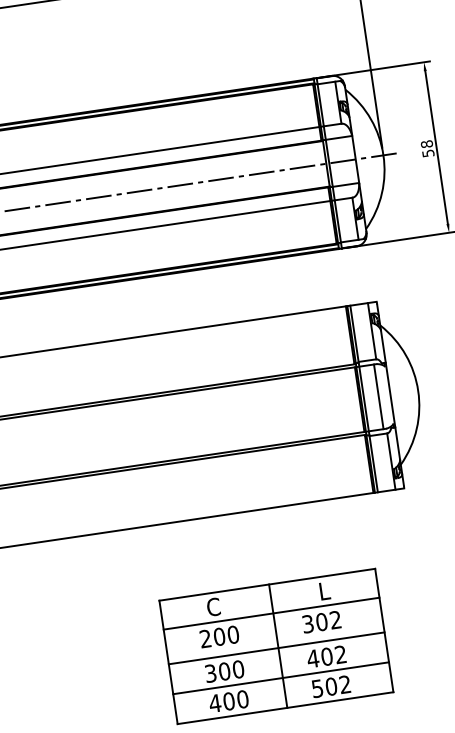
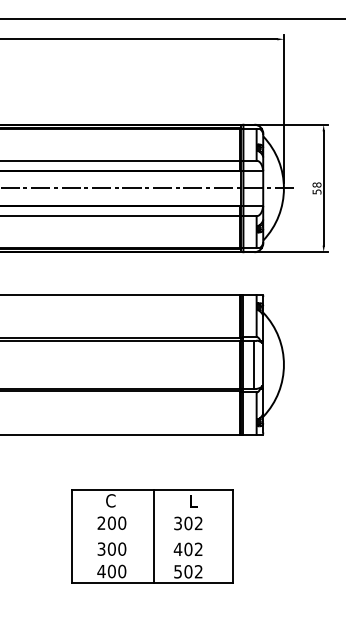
line: (271, 613) -> (152, 511), removed
line: (276, 647) -> (152, 537), removed
line: (281, 678) -> (152, 560), removed

